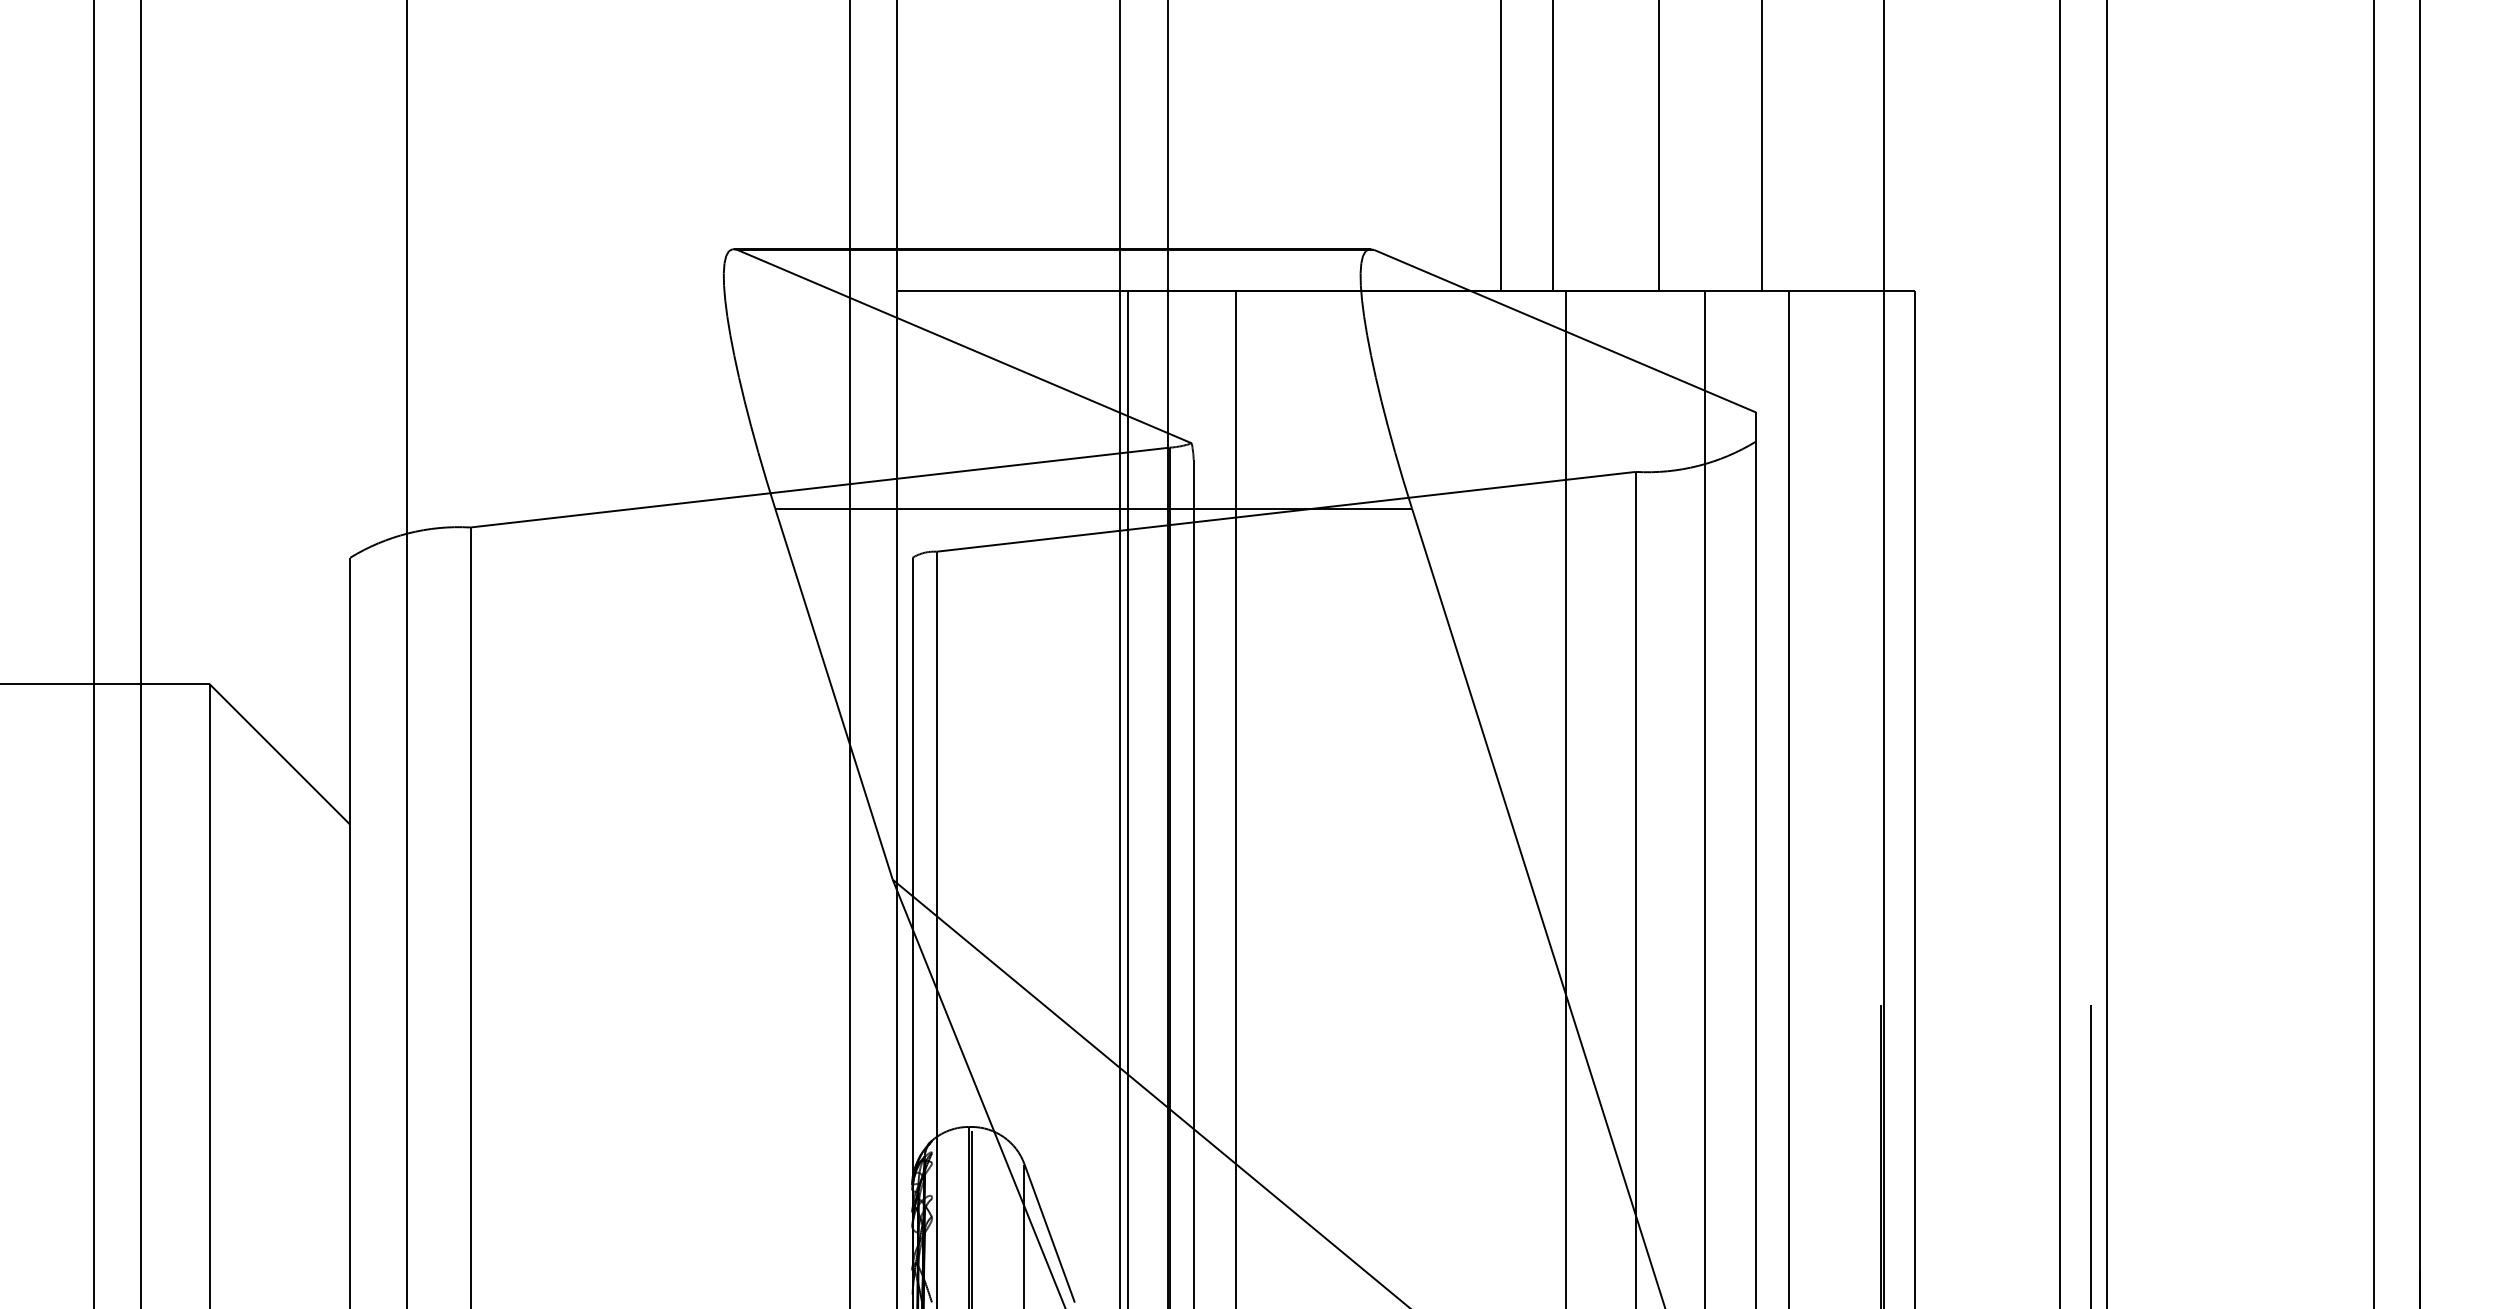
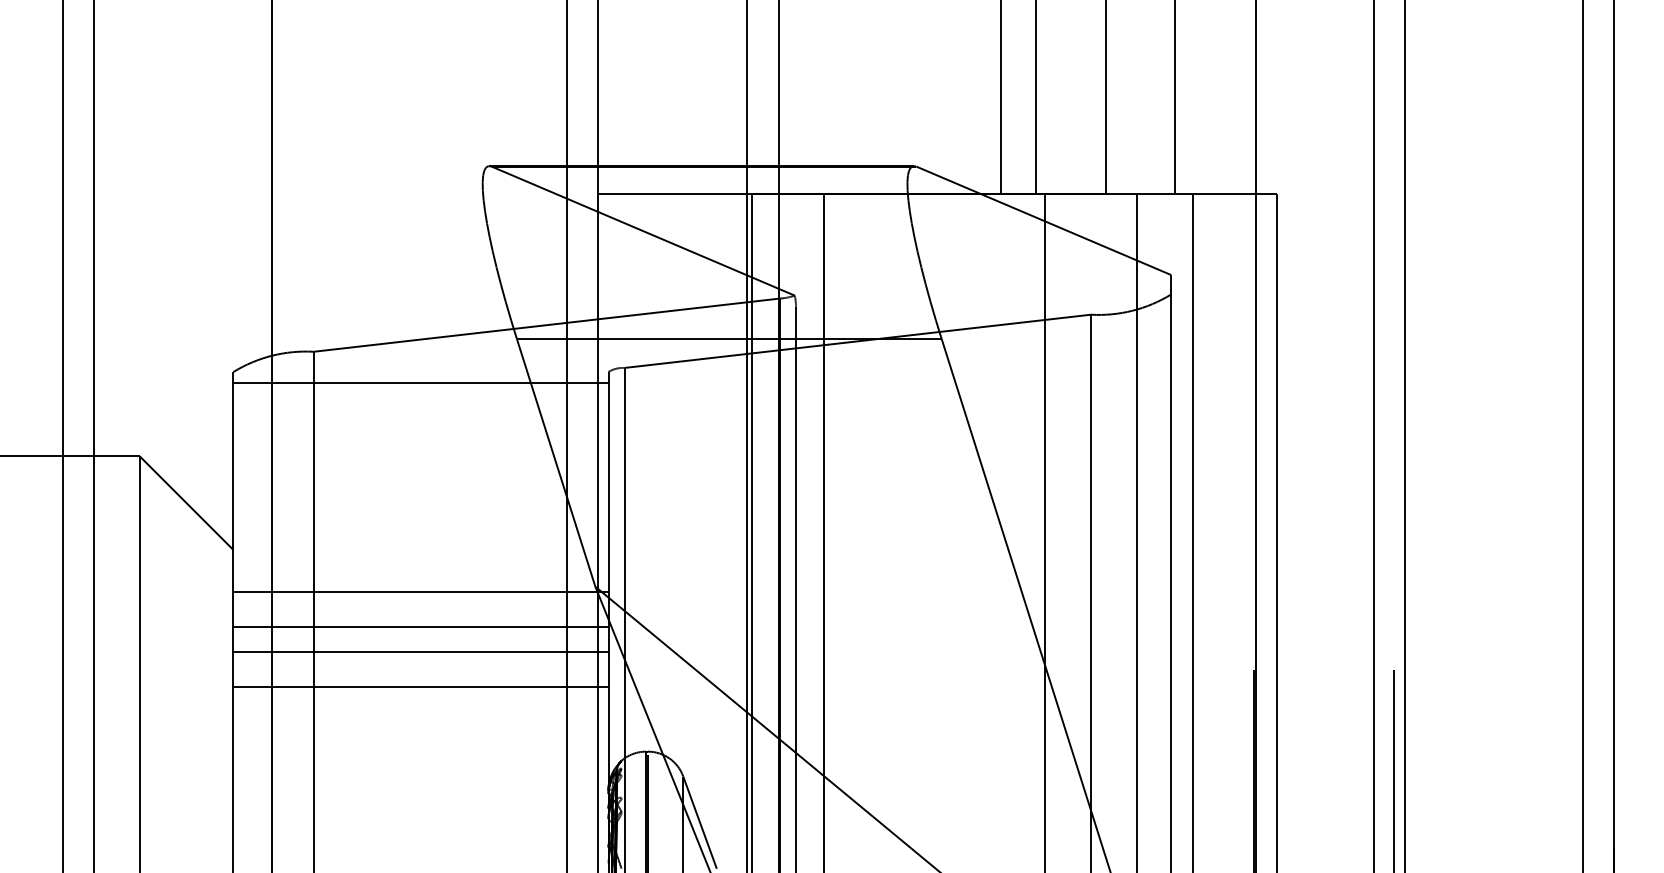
line: (630, 575) -> (420, 383), added
line: (630, 886) -> (420, 591), added
line: (630, 940) -> (420, 627), added
line: (630, 978) -> (420, 652), added
line: (630, 1030) -> (420, 687), added

